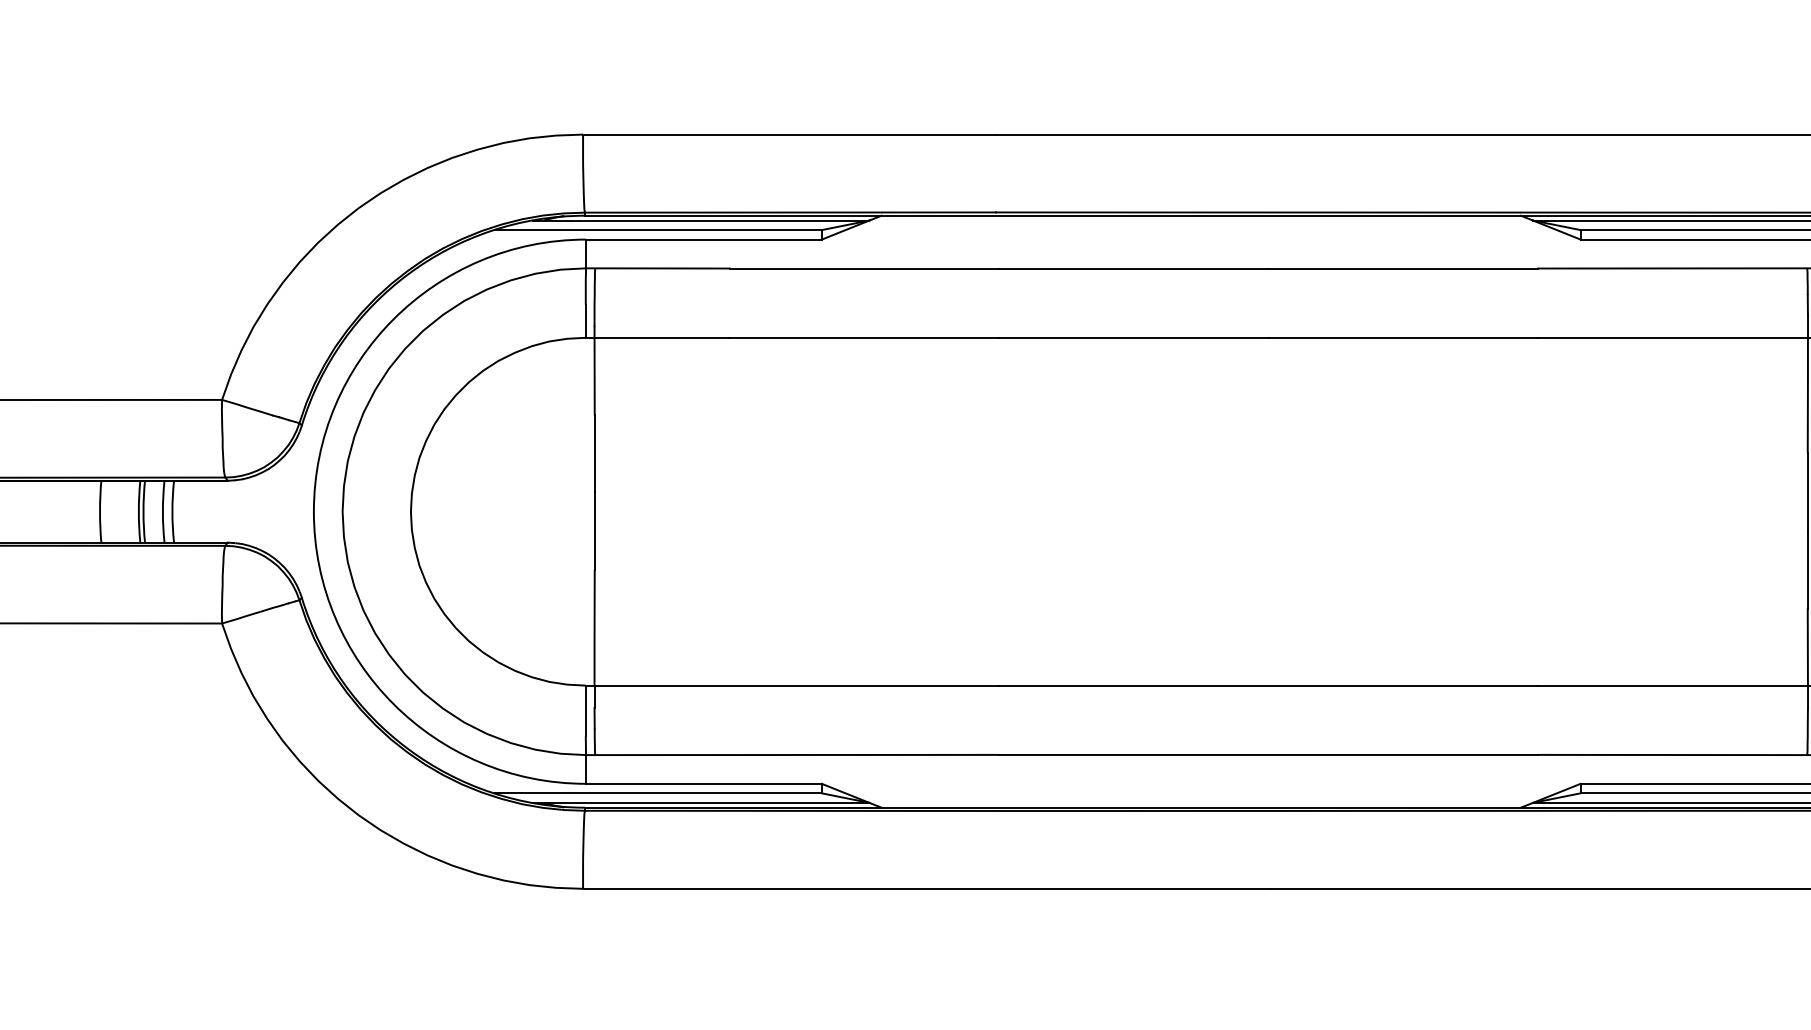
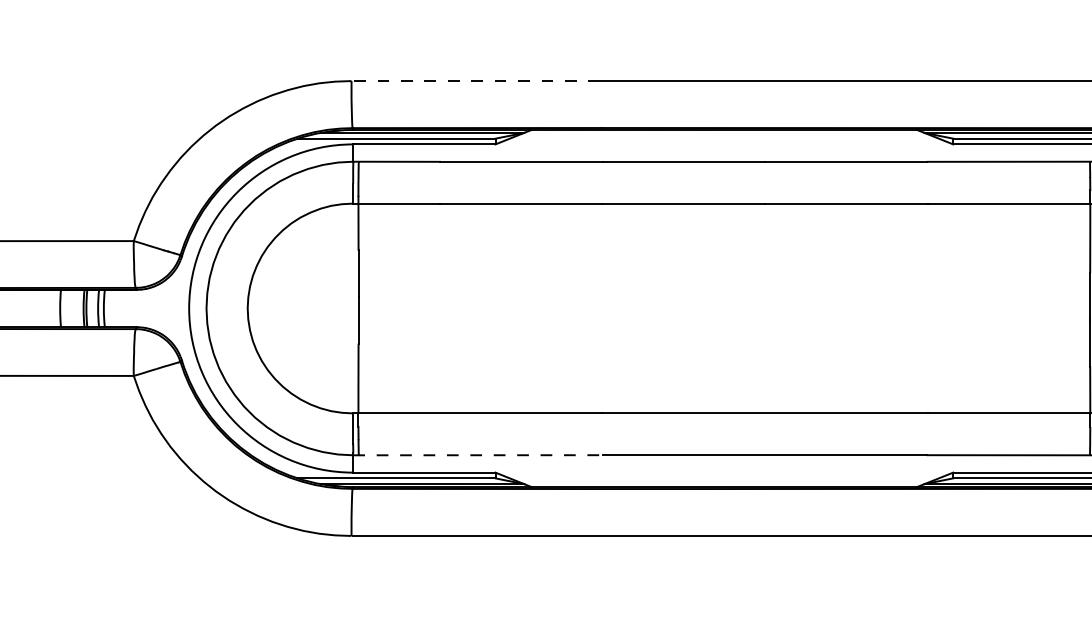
line: (788, 135) -> (475, 81), solid -> dashed
line: (791, 755) -> (477, 455), solid -> dashed

